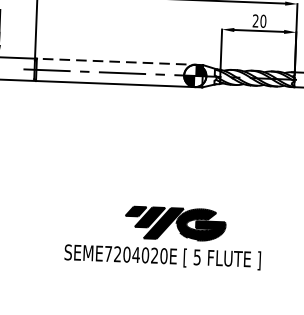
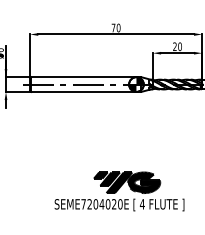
line: (120, 62) -> (86, 77), dashed -> solid
text: (195, 257) -> (141, 204), 5 -> 4

